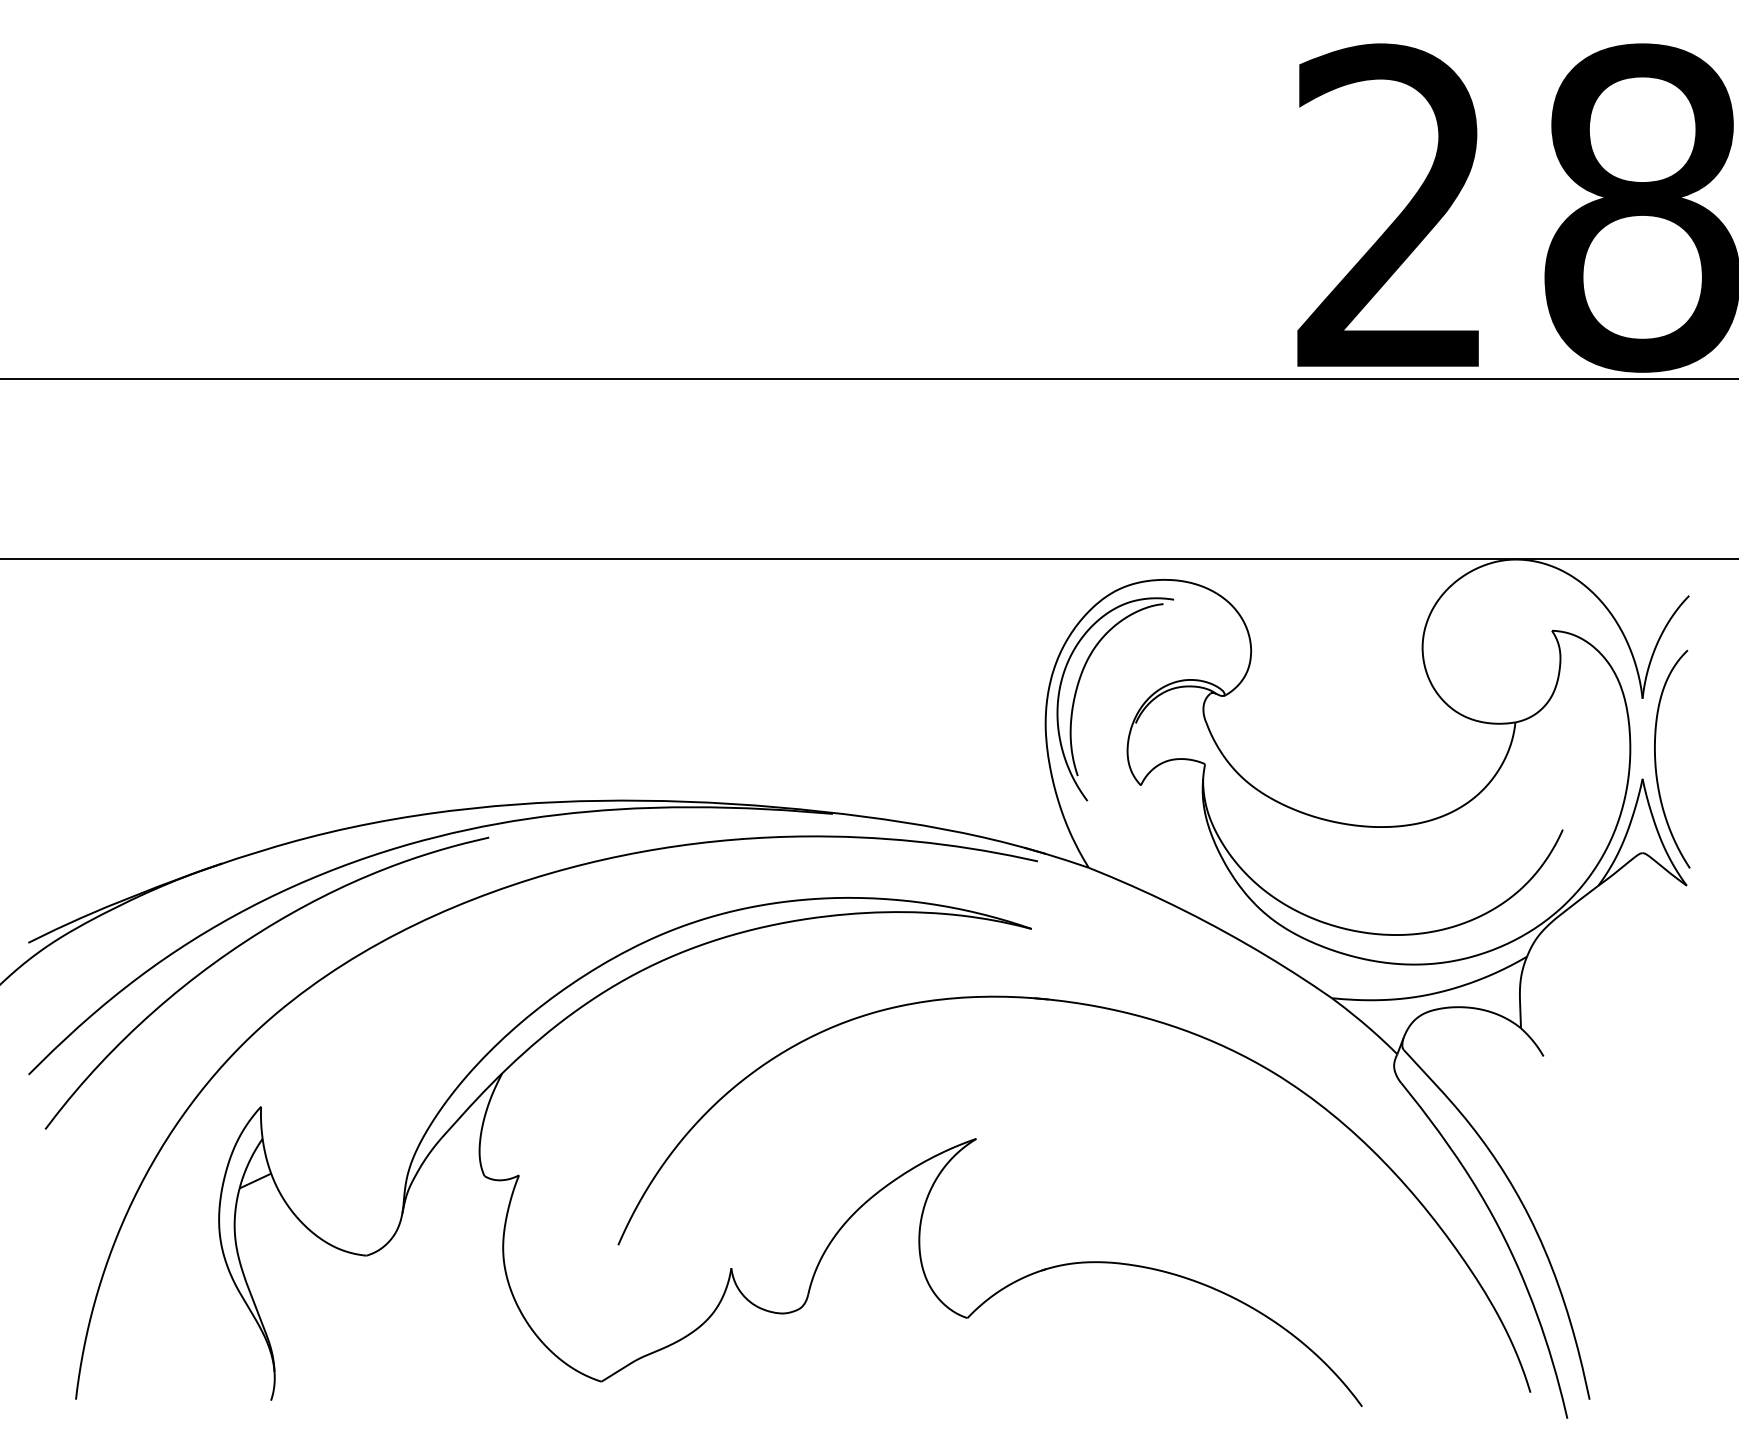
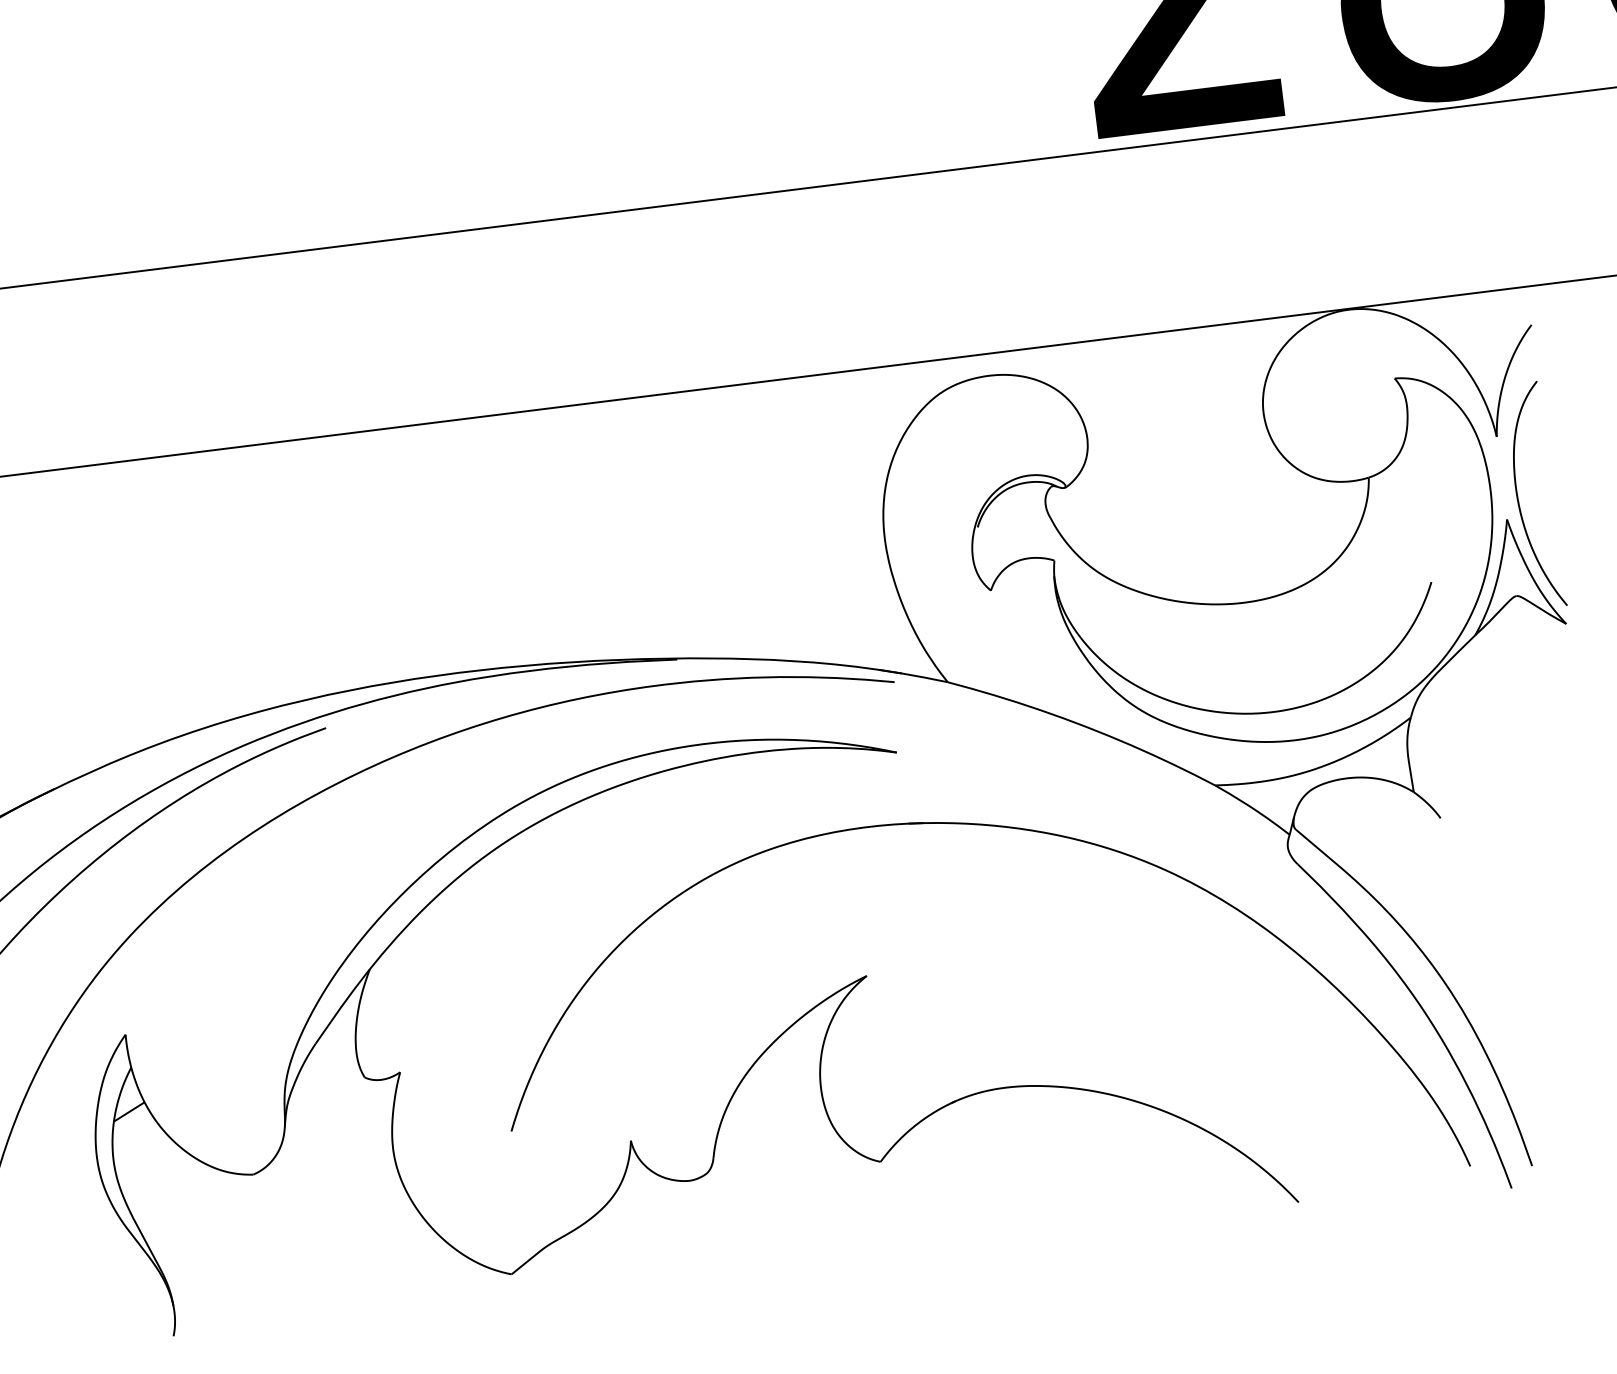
part: (1077, 690) -> (913, 500), removed

